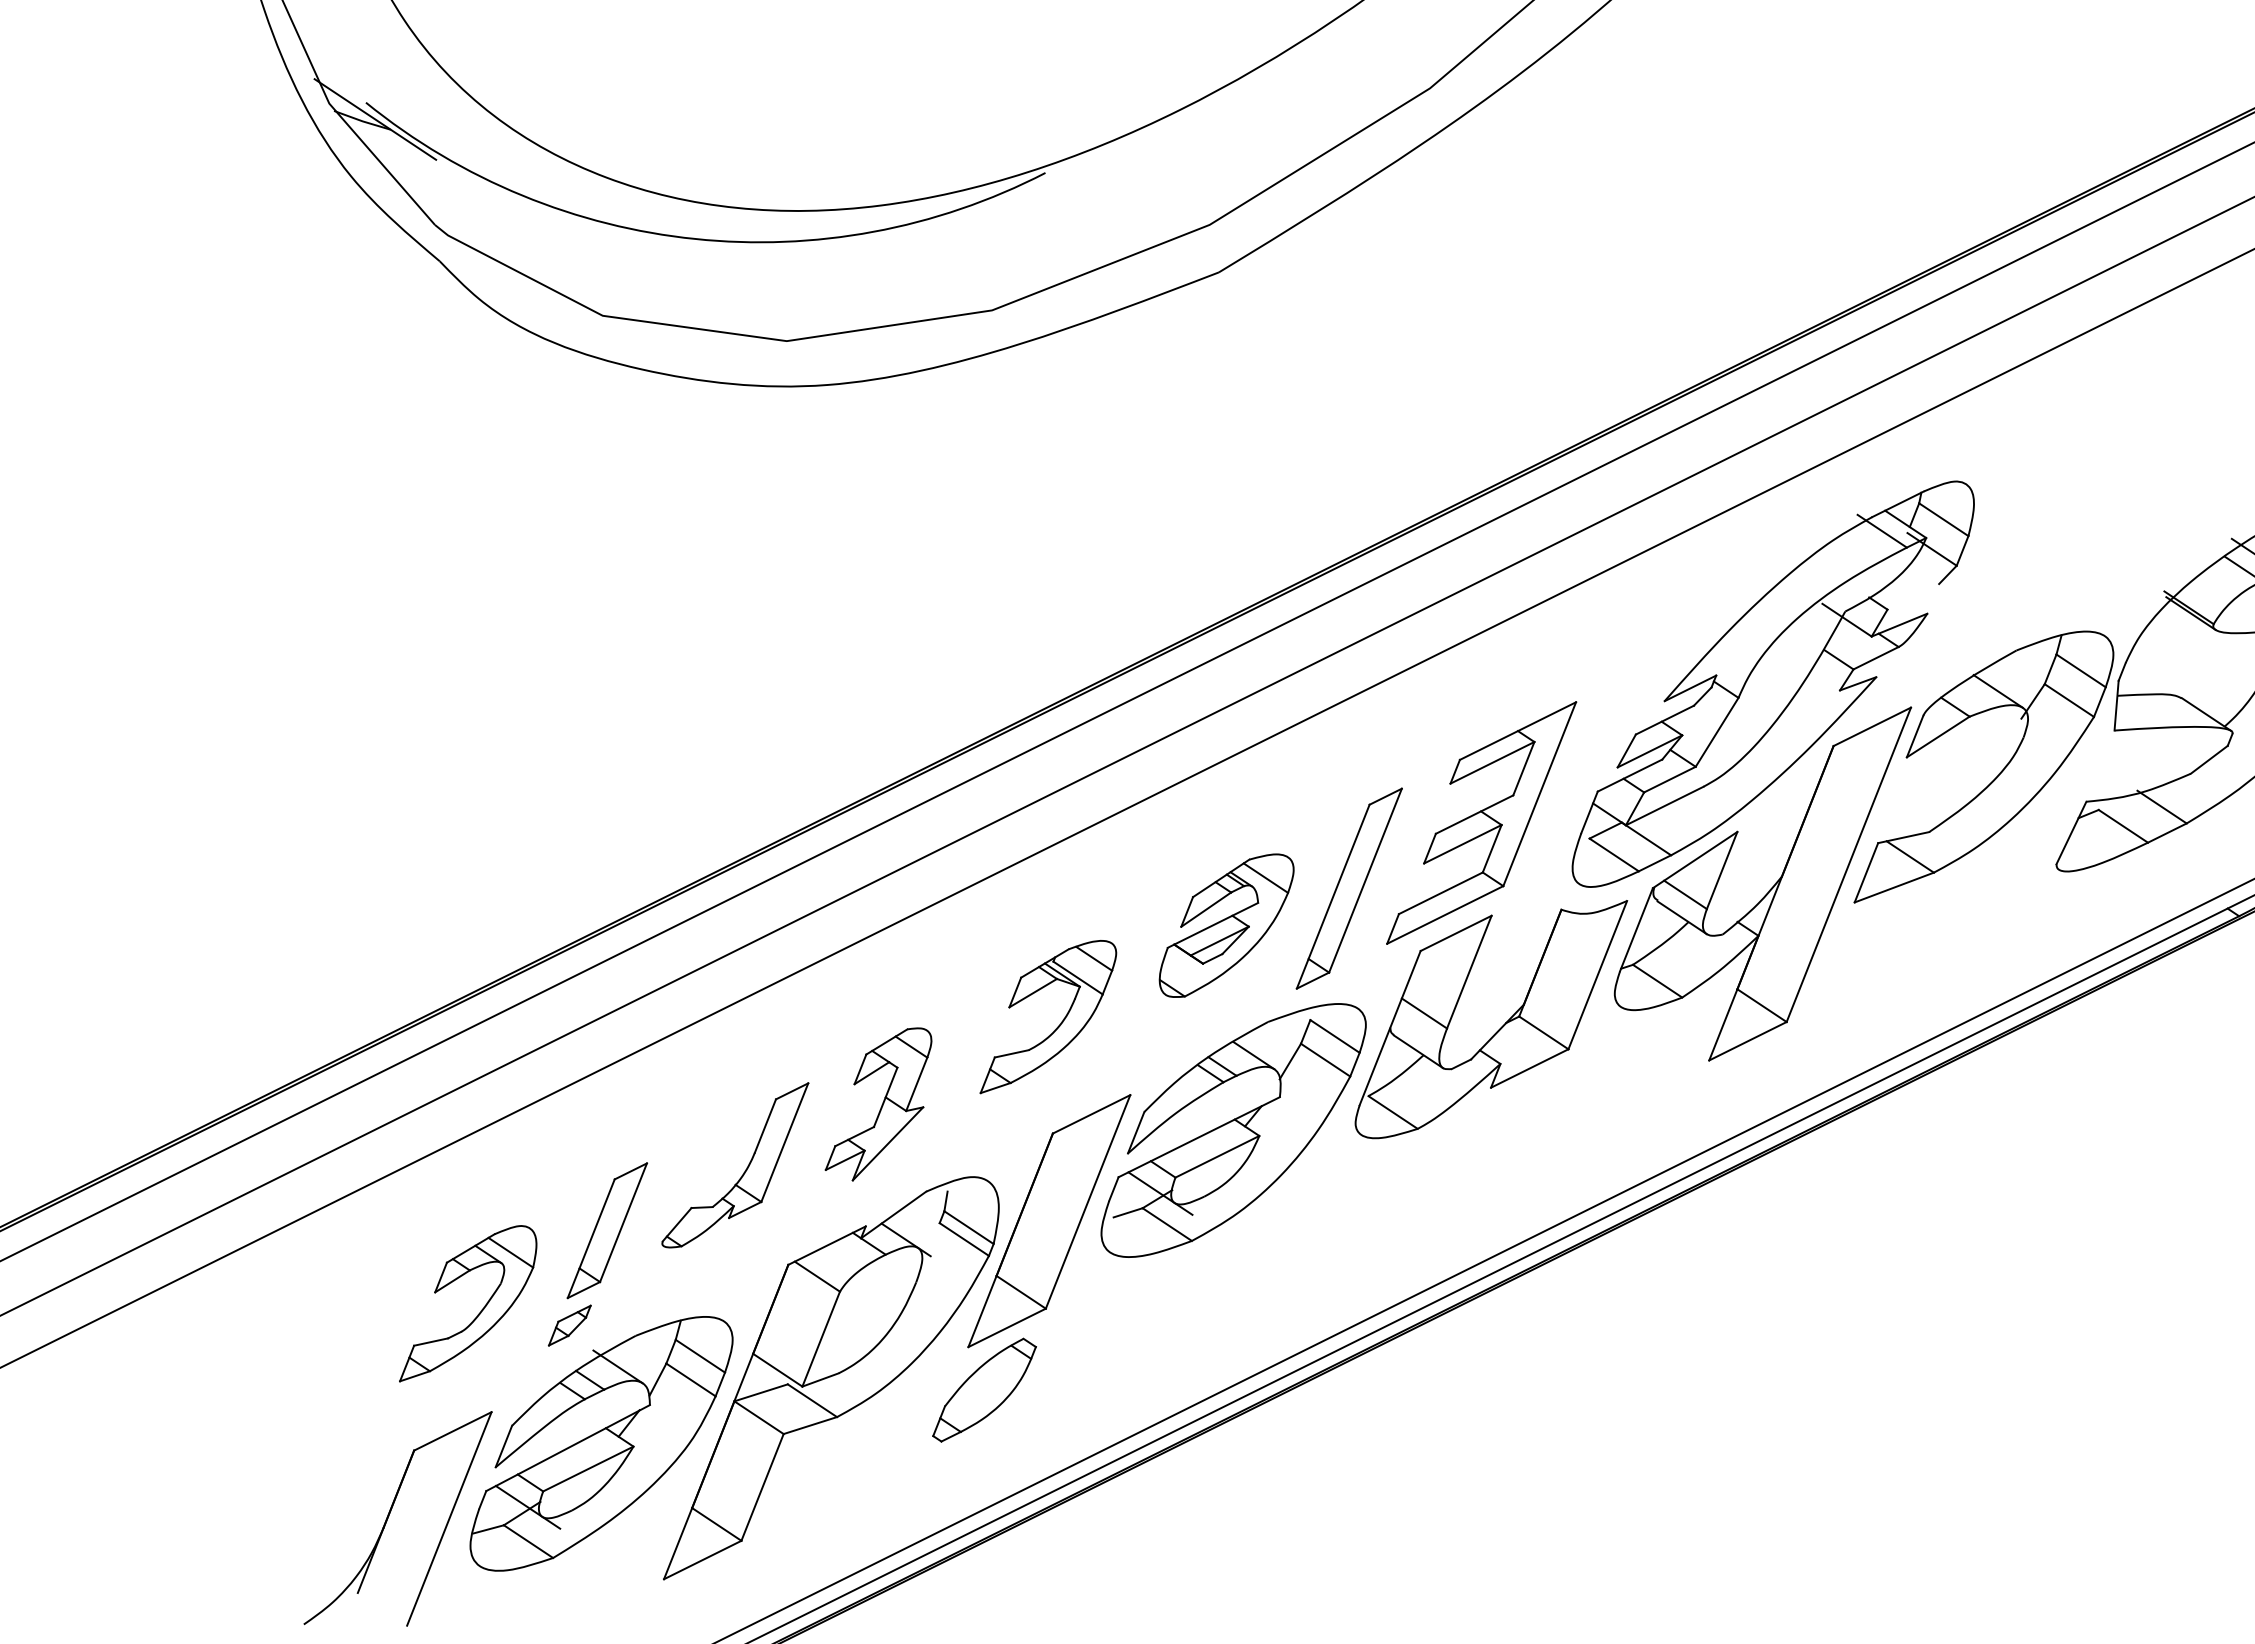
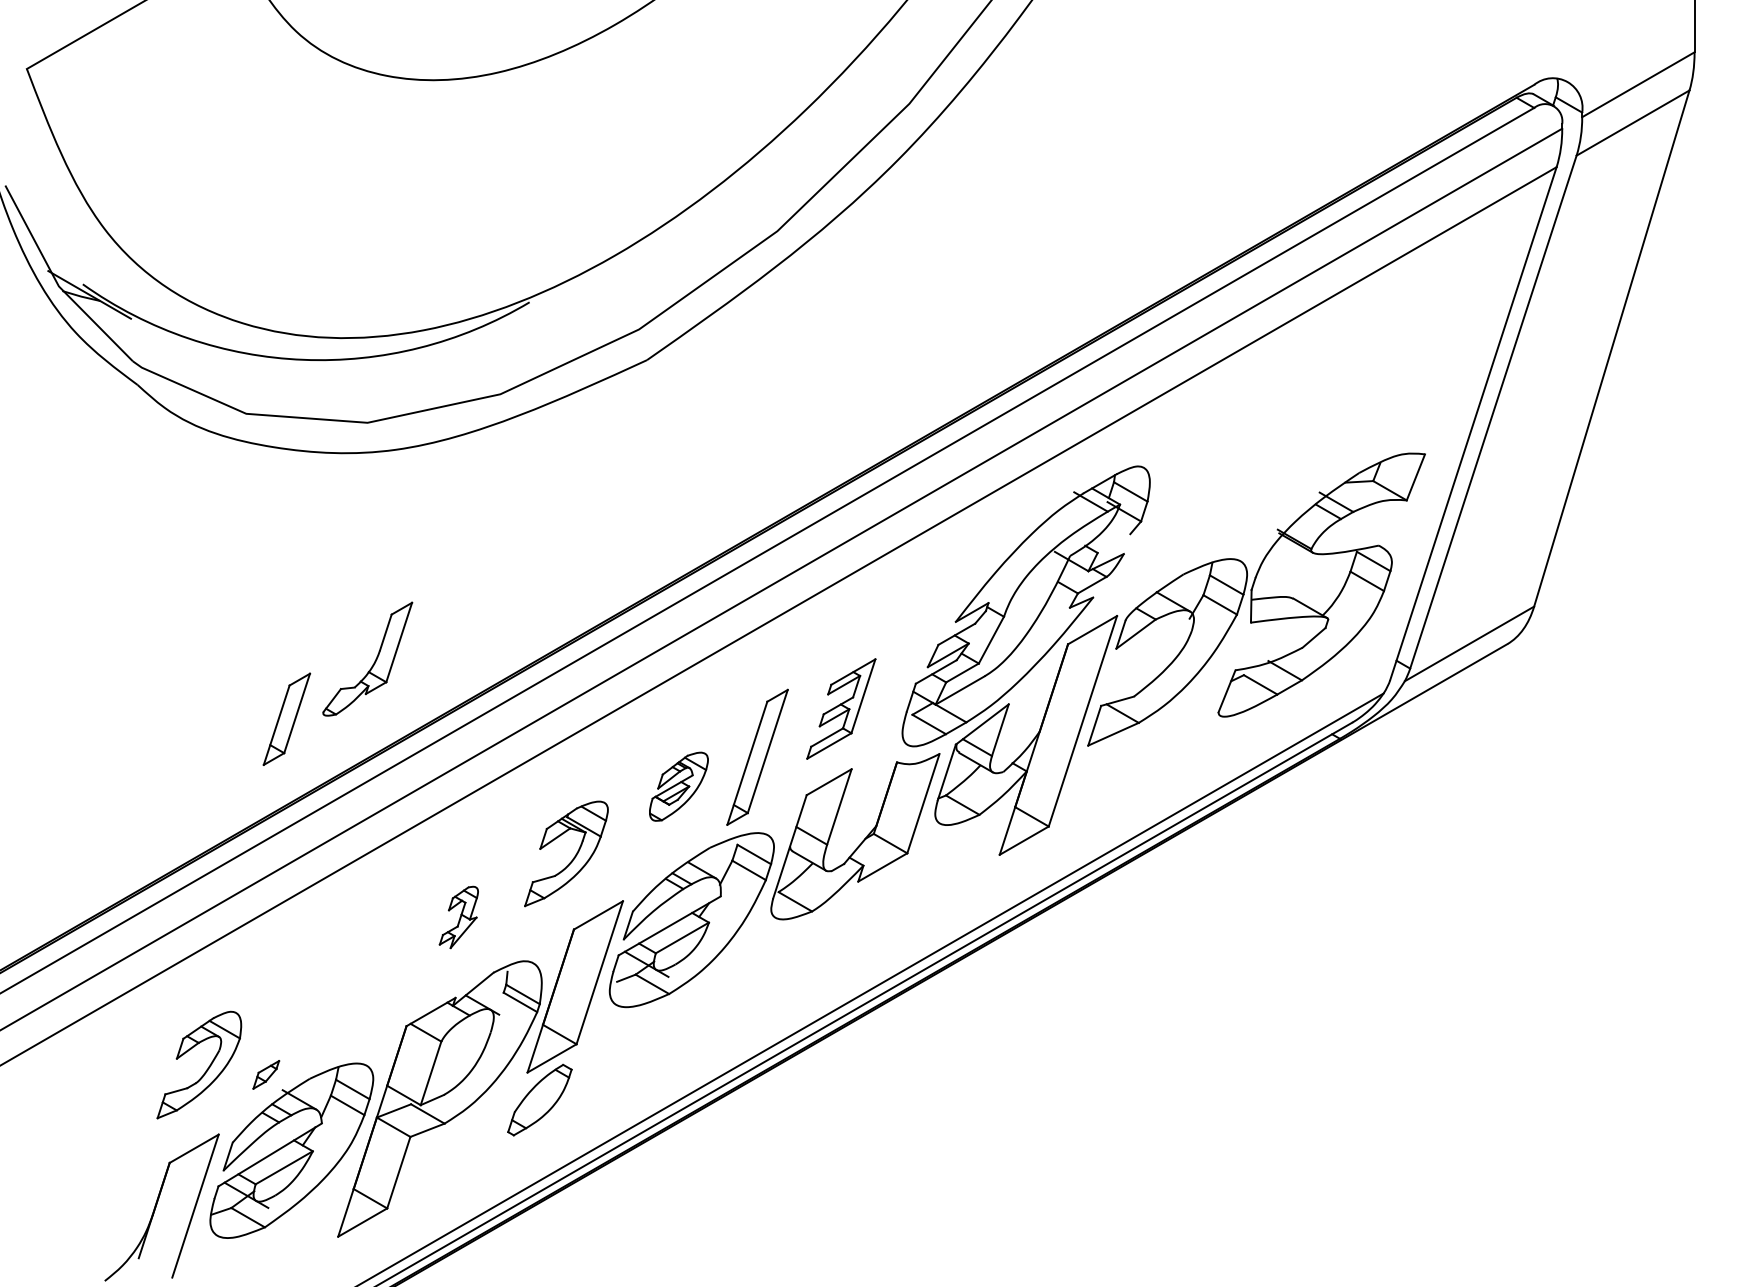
part: (1482, 822) -> (841, 708), size x0.6
part: (1225, 925) -> (678, 786), size x0.7
part: (878, 1104) -> (458, 917), size x0.6
part: (745, 1167) -> (374, 660), moved
part: (606, 1229) -> (286, 718), moved

